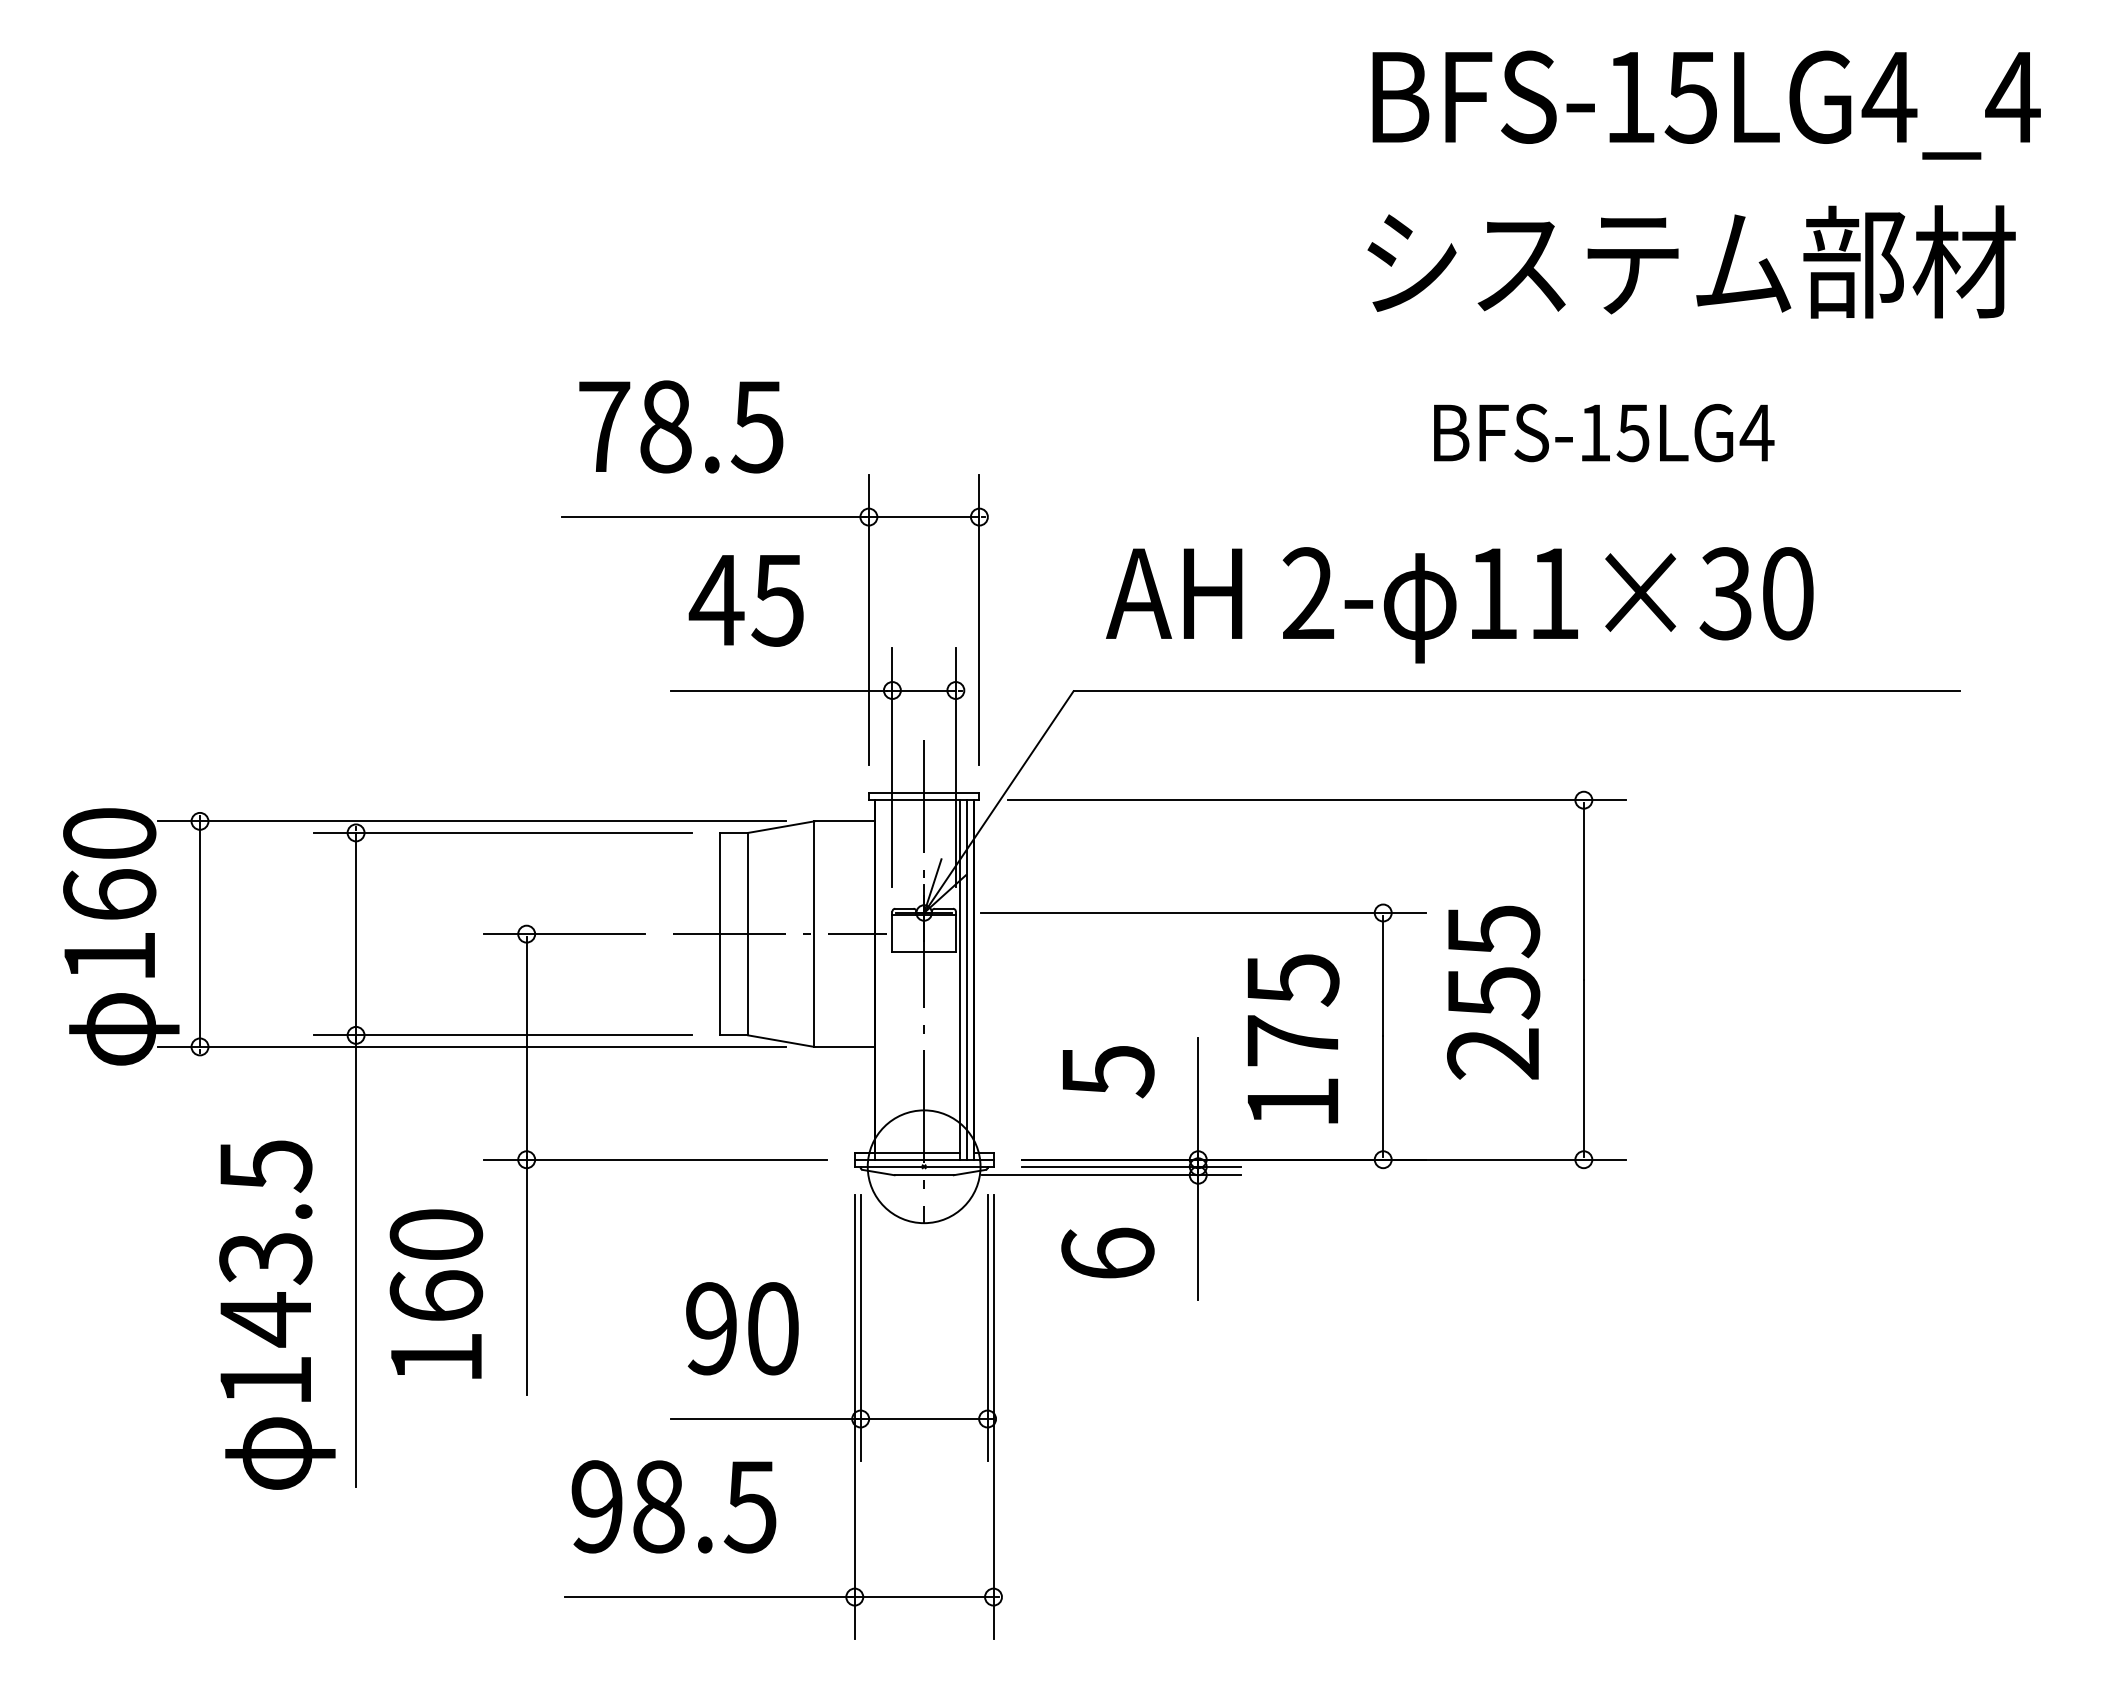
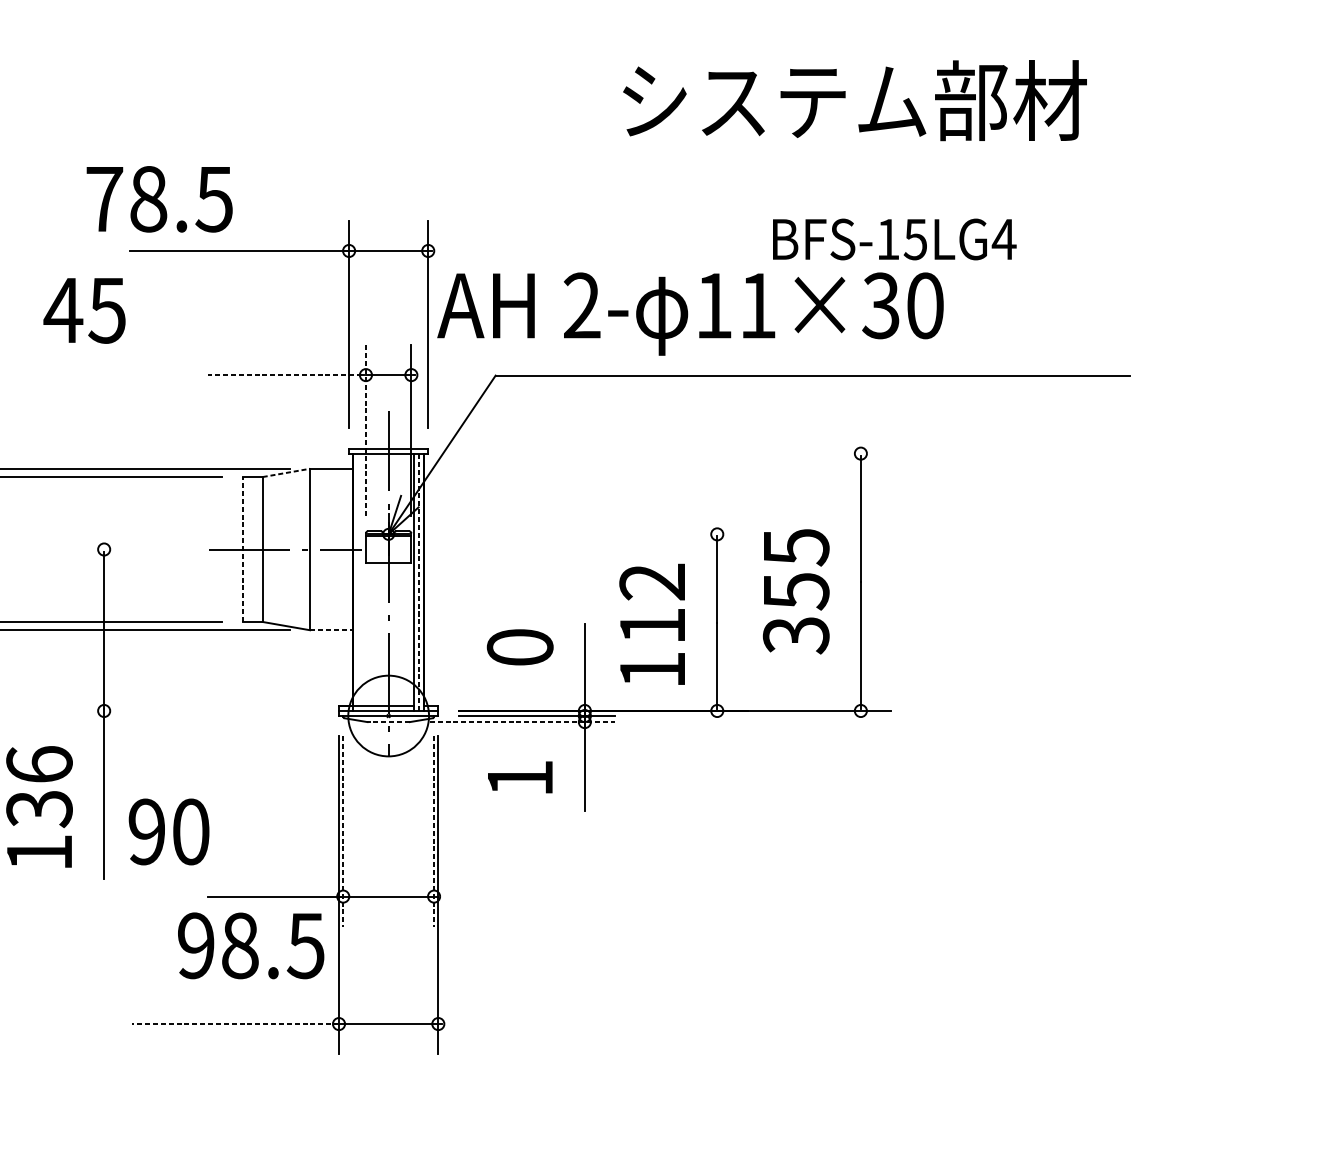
text: (1691, 261) -> (854, 100), moved
text: (681, 426) -> (159, 199), moved
text: (1604, 432) -> (894, 239), moved
text: (745, 600) -> (83, 310), moved
text: (1459, 605) -> (690, 314), moved
line: (779, 690) -> (285, 375), solid -> dashed
line: (892, 767) -> (366, 430), solid -> dashed
line: (1316, 800) -> (669, 453), removed
line: (781, 827) -> (286, 473), solid -> dashed
line: (1202, 913) -> (587, 534), removed
line: (719, 933) -> (242, 549), solid -> dashed
line: (564, 934) -> (131, 549), removed
line: (966, 979) -> (418, 581), solid -> dashed
text: (1292, 1010) -> (652, 604), 175 -> 112
line: (844, 1046) -> (331, 629), solid -> dashed
text: (1493, 1054) -> (796, 635), 255 -> 355
text: (1107, 1071) -> (519, 647), 5 -> 0
line: (655, 1159) -> (196, 710), removed
line: (924, 1175) -> (388, 722), solid -> dashed
line: (1111, 1175) -> (522, 722), solid -> dashed
text: (1107, 1252) -> (519, 777), 6 -> 1
text: (436, 1265) -> (39, 786), 160 -> 136
text: (742, 1328) -> (169, 831), moved
line: (860, 1328) -> (343, 831), solid -> dashed
line: (987, 1328) -> (434, 831), solid -> dashed
text: (673, 1506) -> (250, 945), moved
line: (710, 1597) -> (235, 1024), solid -> dashed

